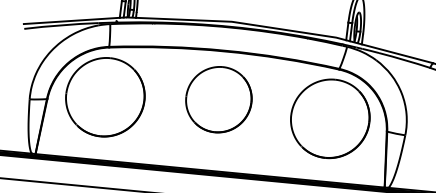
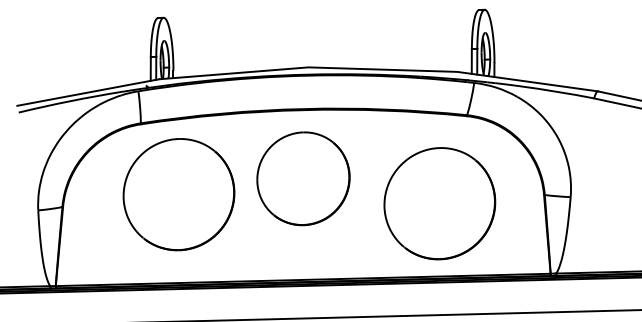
part: (105, 97) -> (178, 194), moved
part: (330, 118) -> (439, 203), moved

